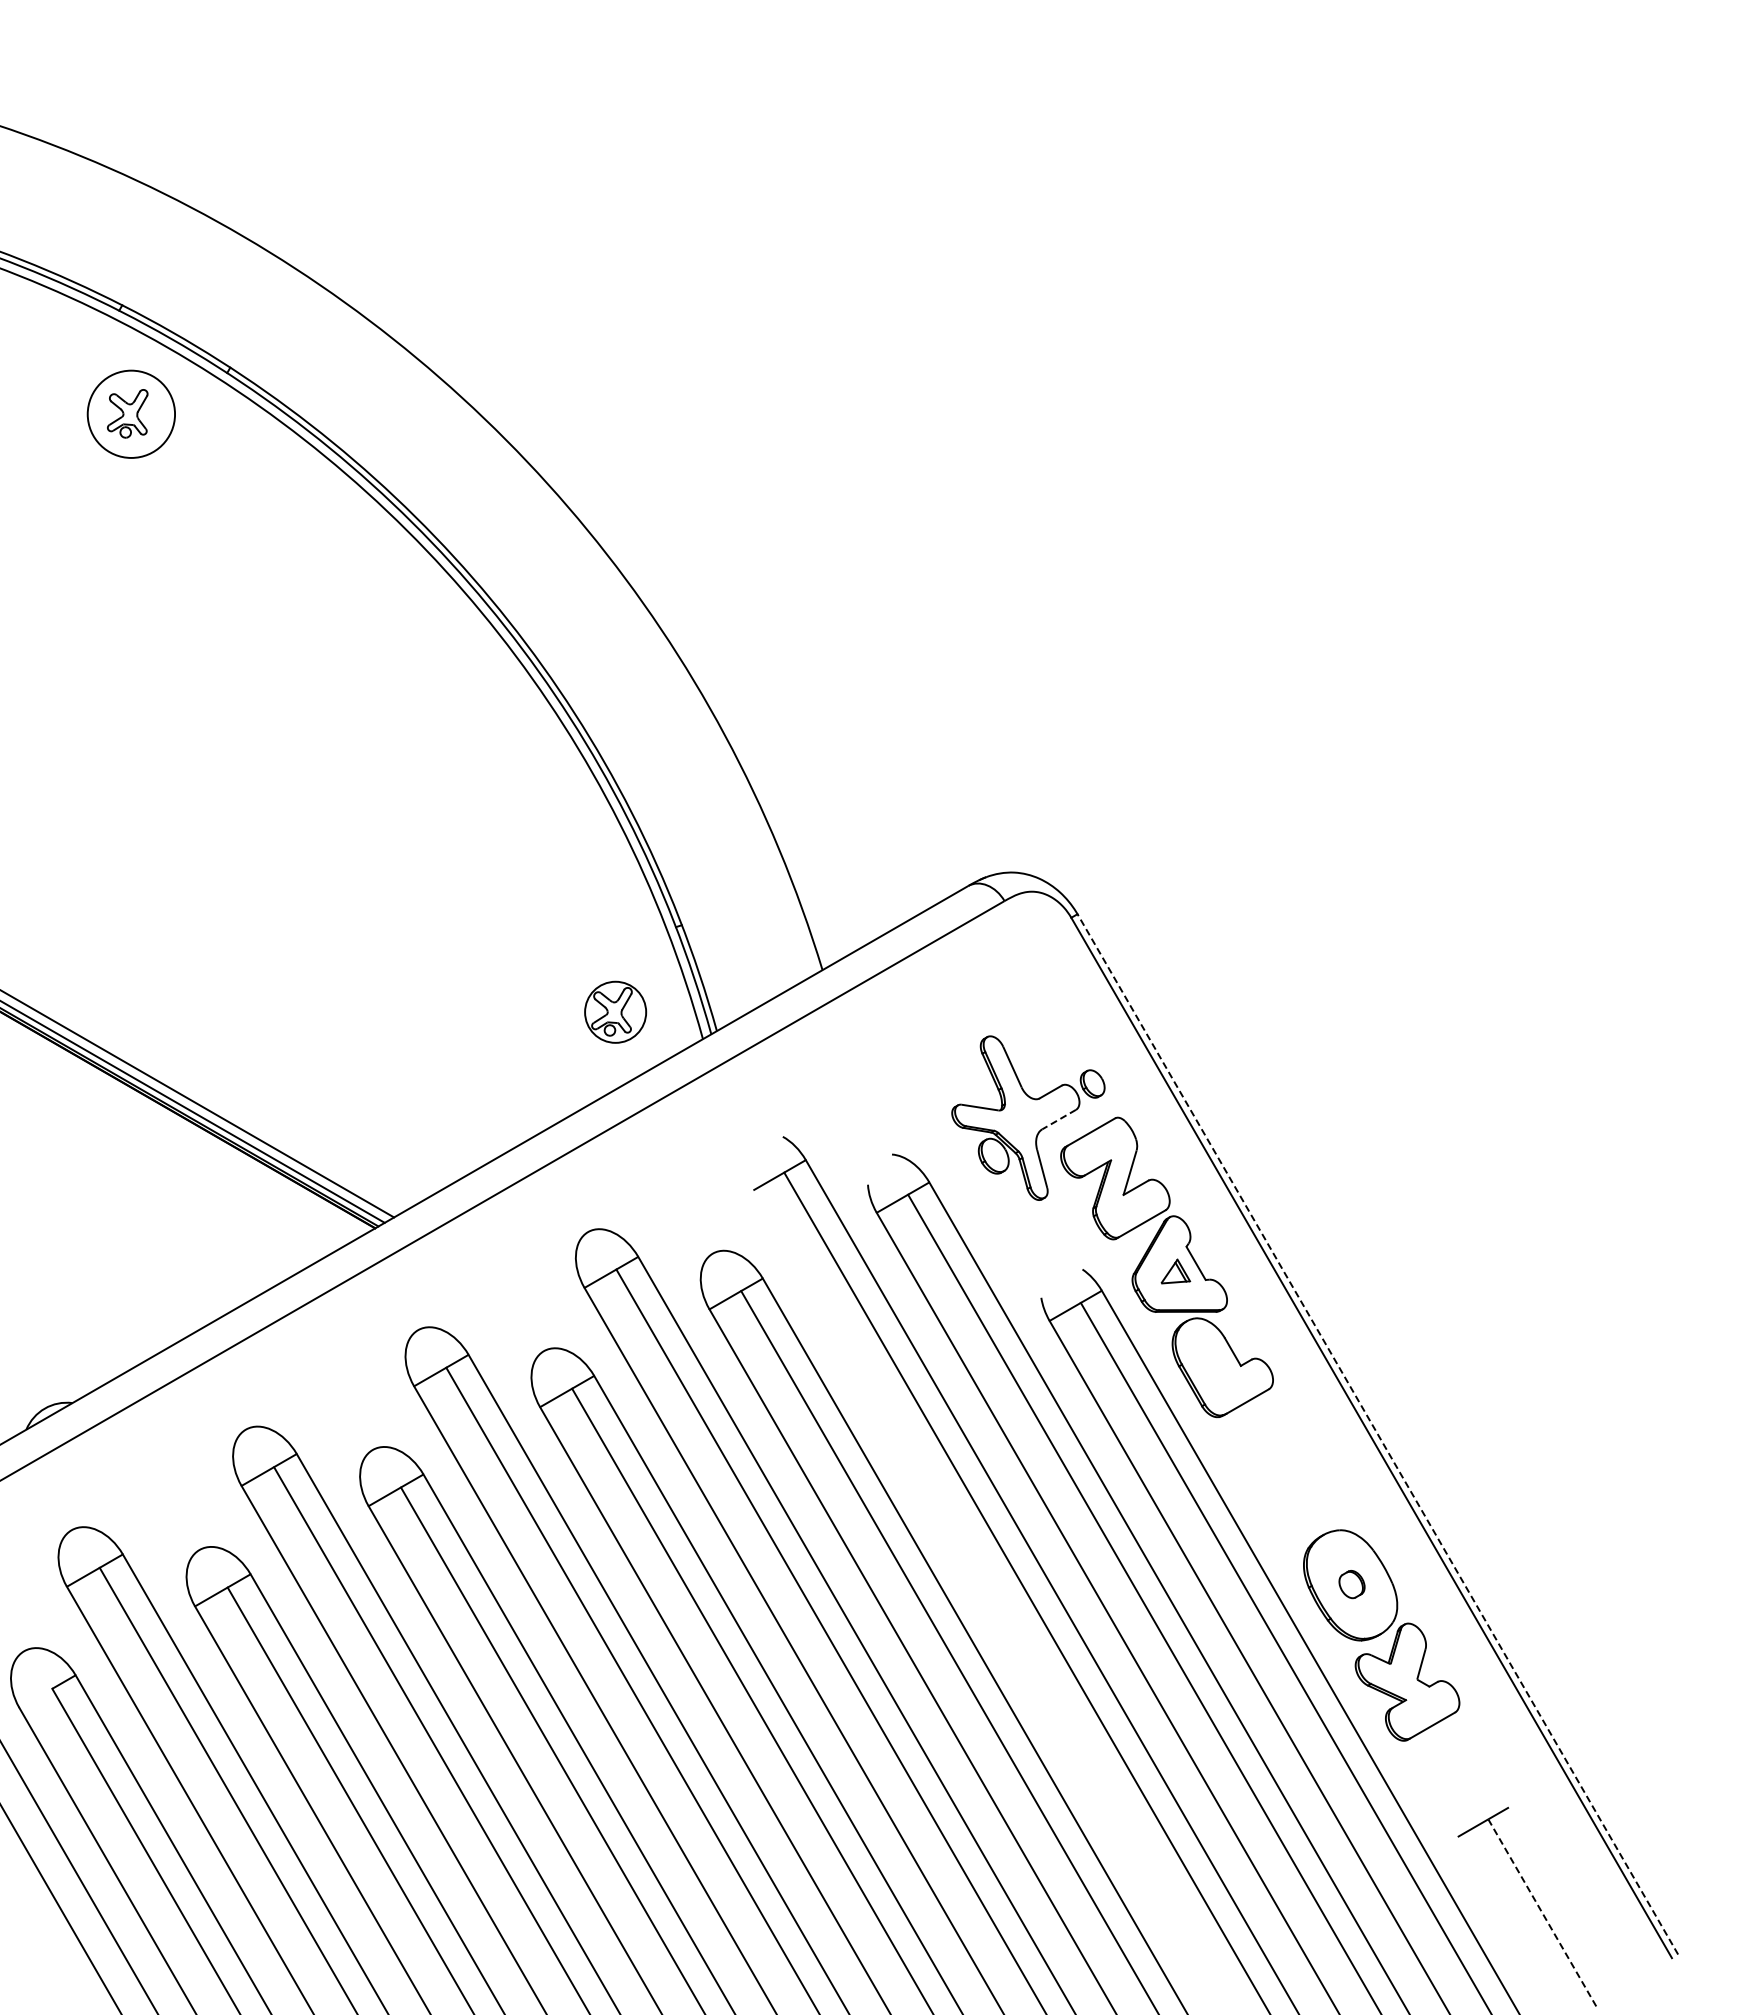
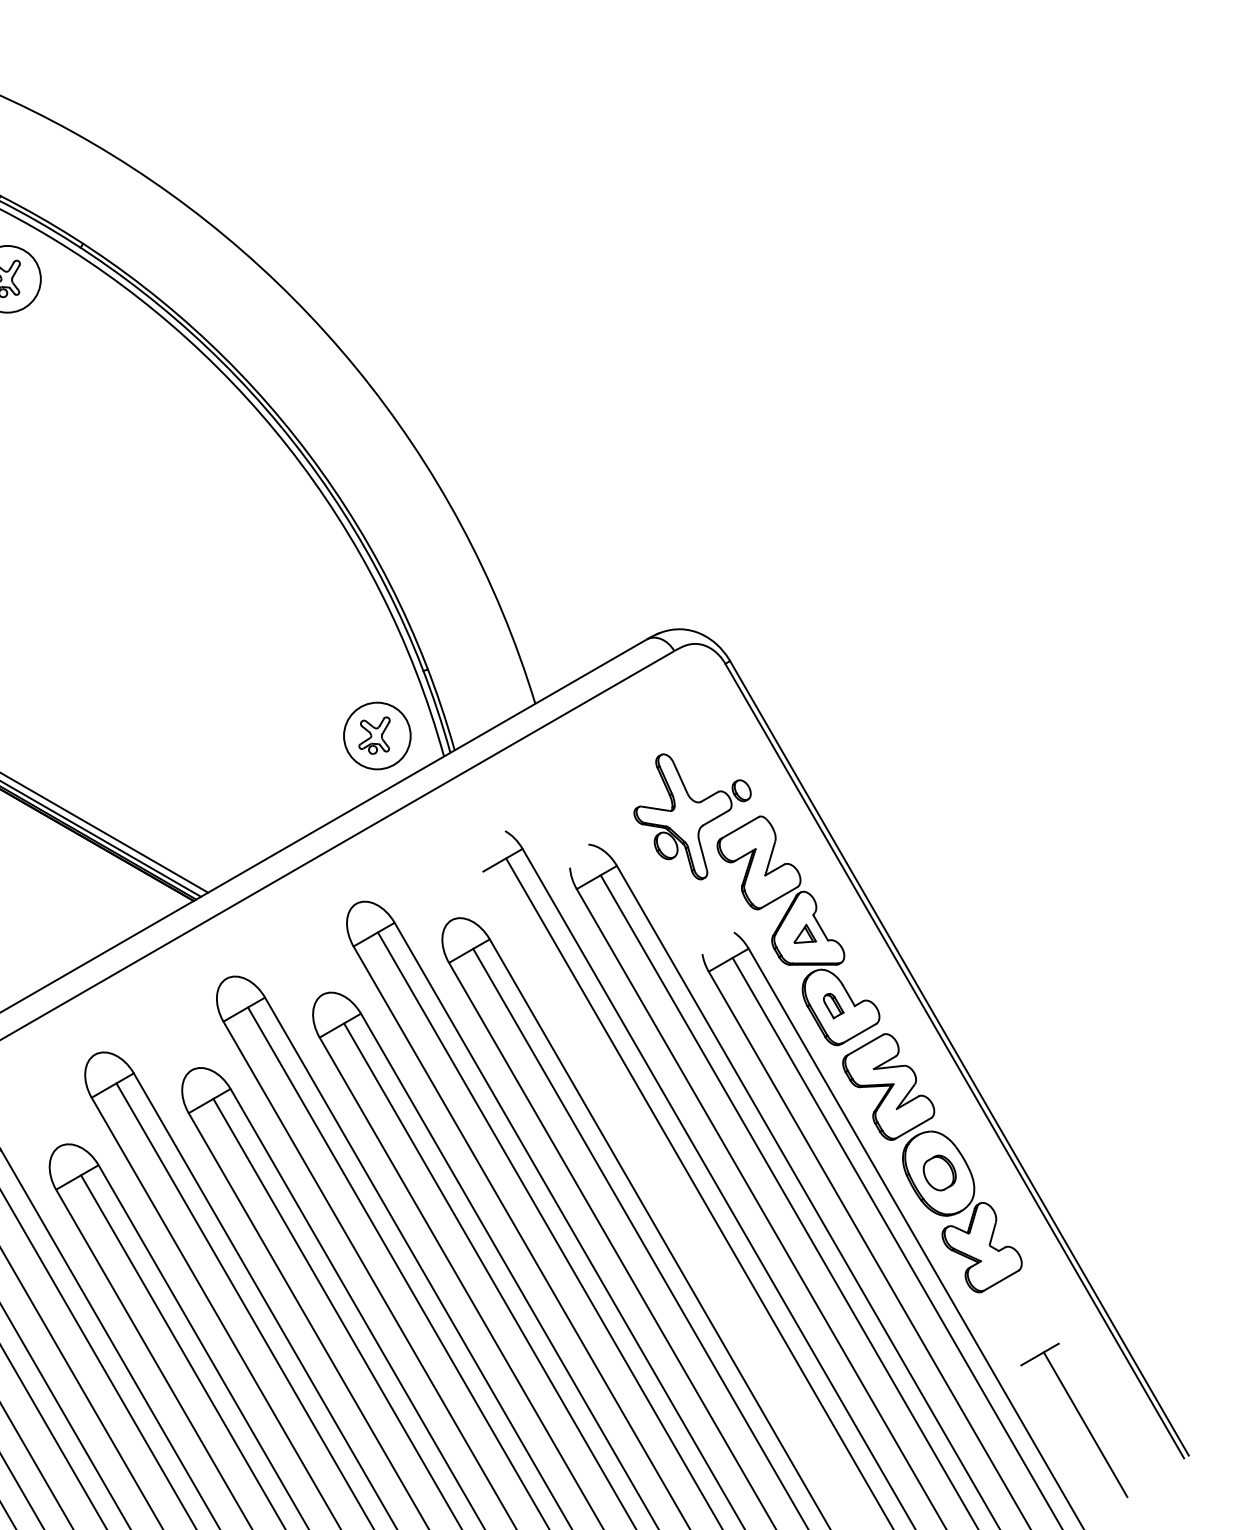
circle: (615, 1011) -> (377, 735), size x1.43
line: (1058, 1119) -> (715, 817), dashed -> solid
part: (1213, 1365) -> (833, 1005), added
line: (1377, 1434) -> (959, 1058), dashed -> solid
part: (1284, 1471) -> (888, 1086), added
part: (1351, 1584) -> (939, 1172), size x1.67
line: (1543, 1914) -> (1085, 1425), dashed -> solid

